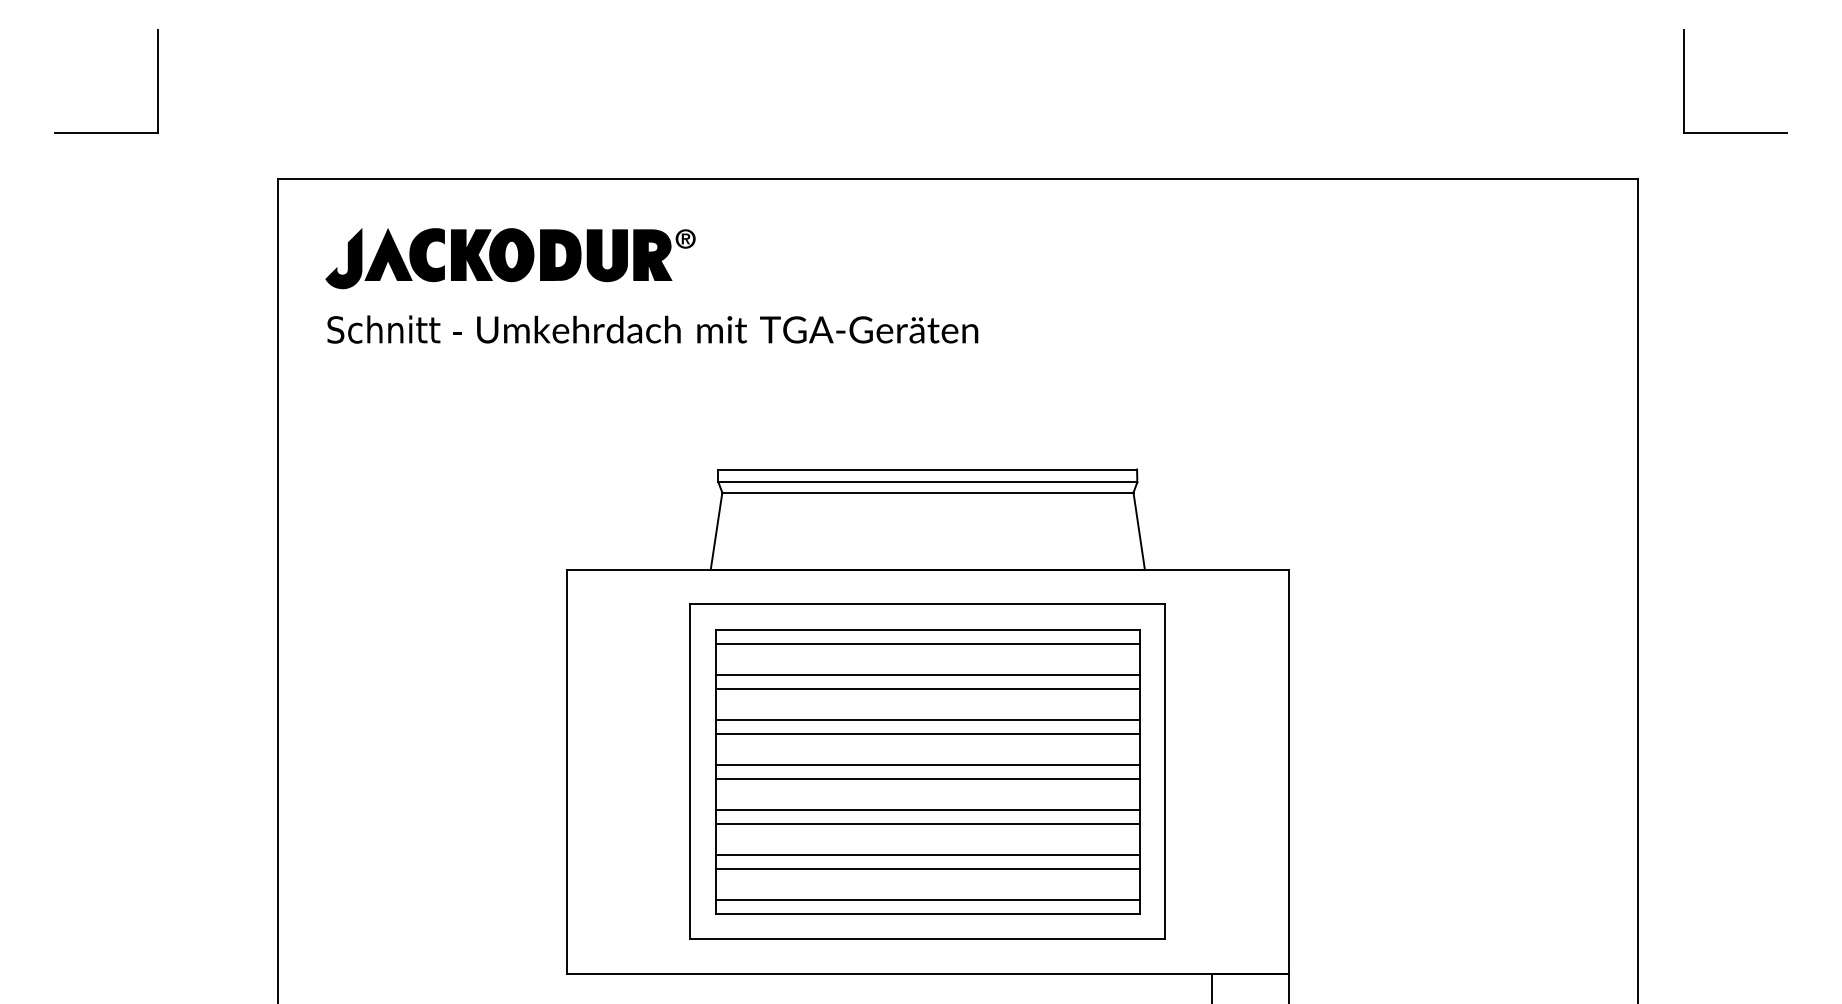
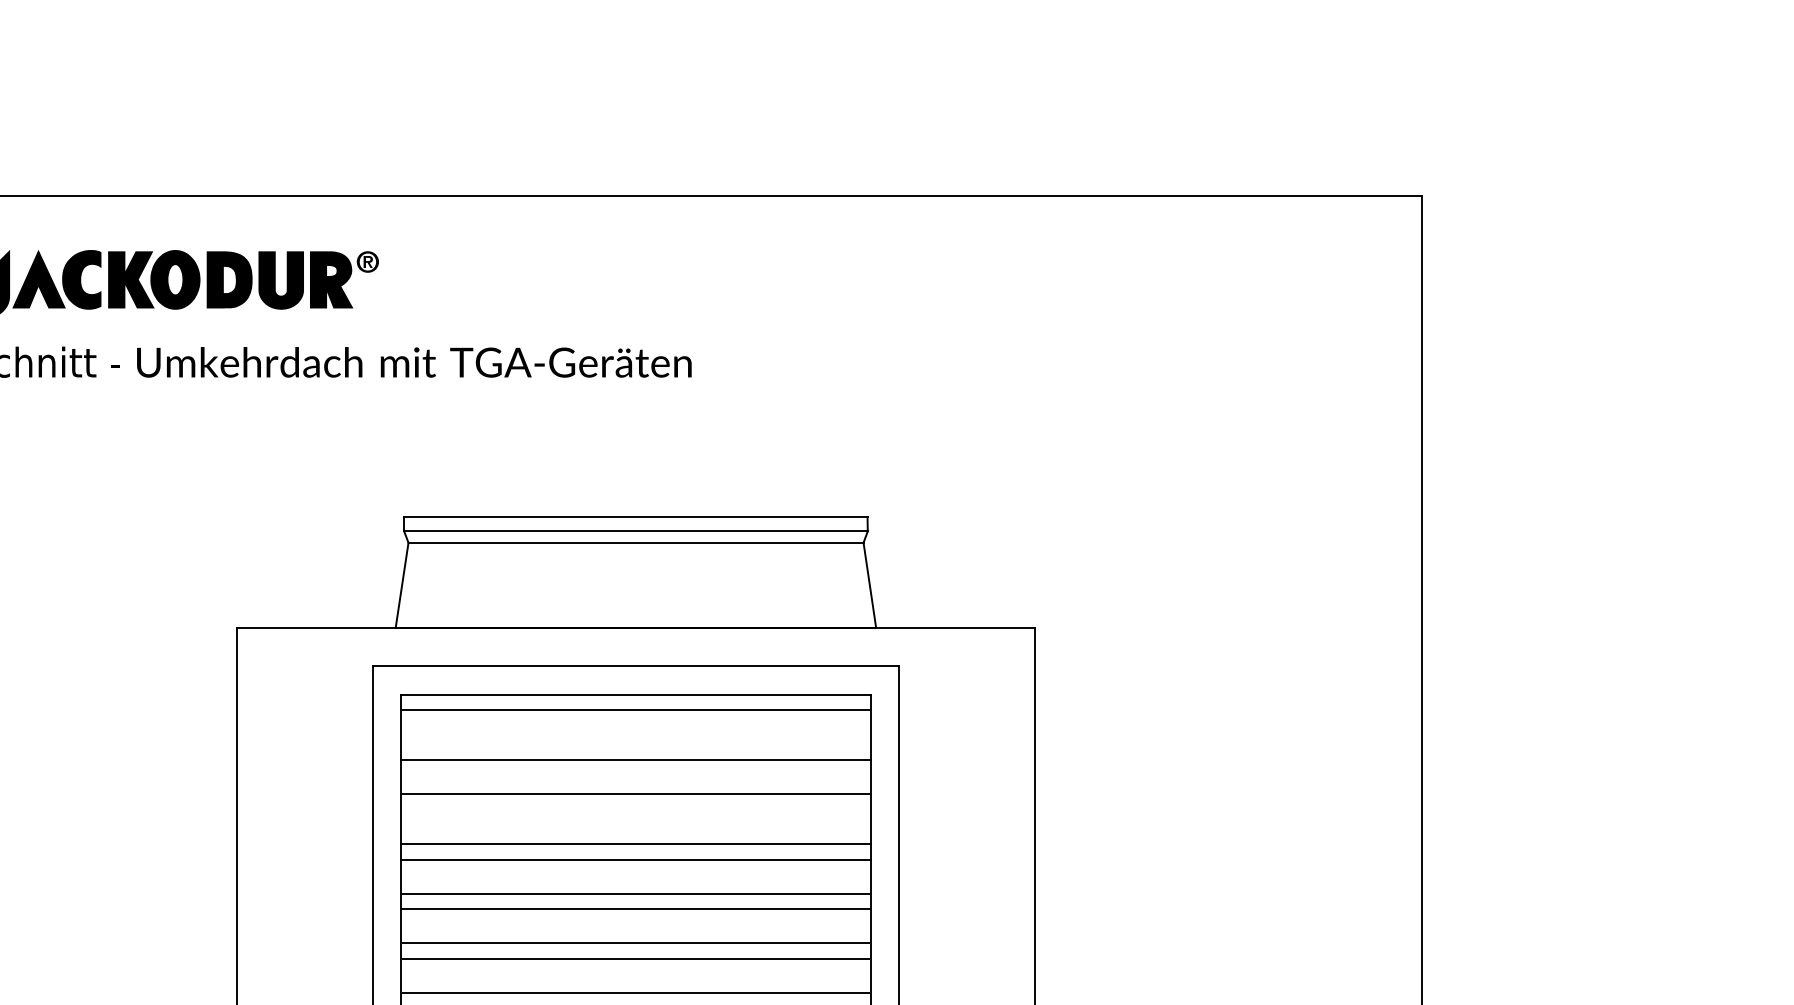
part: (1684, 81) -> (1473, 87), removed
line: (927, 674) -> (635, 744), removed
line: (927, 733) -> (635, 809), removed

